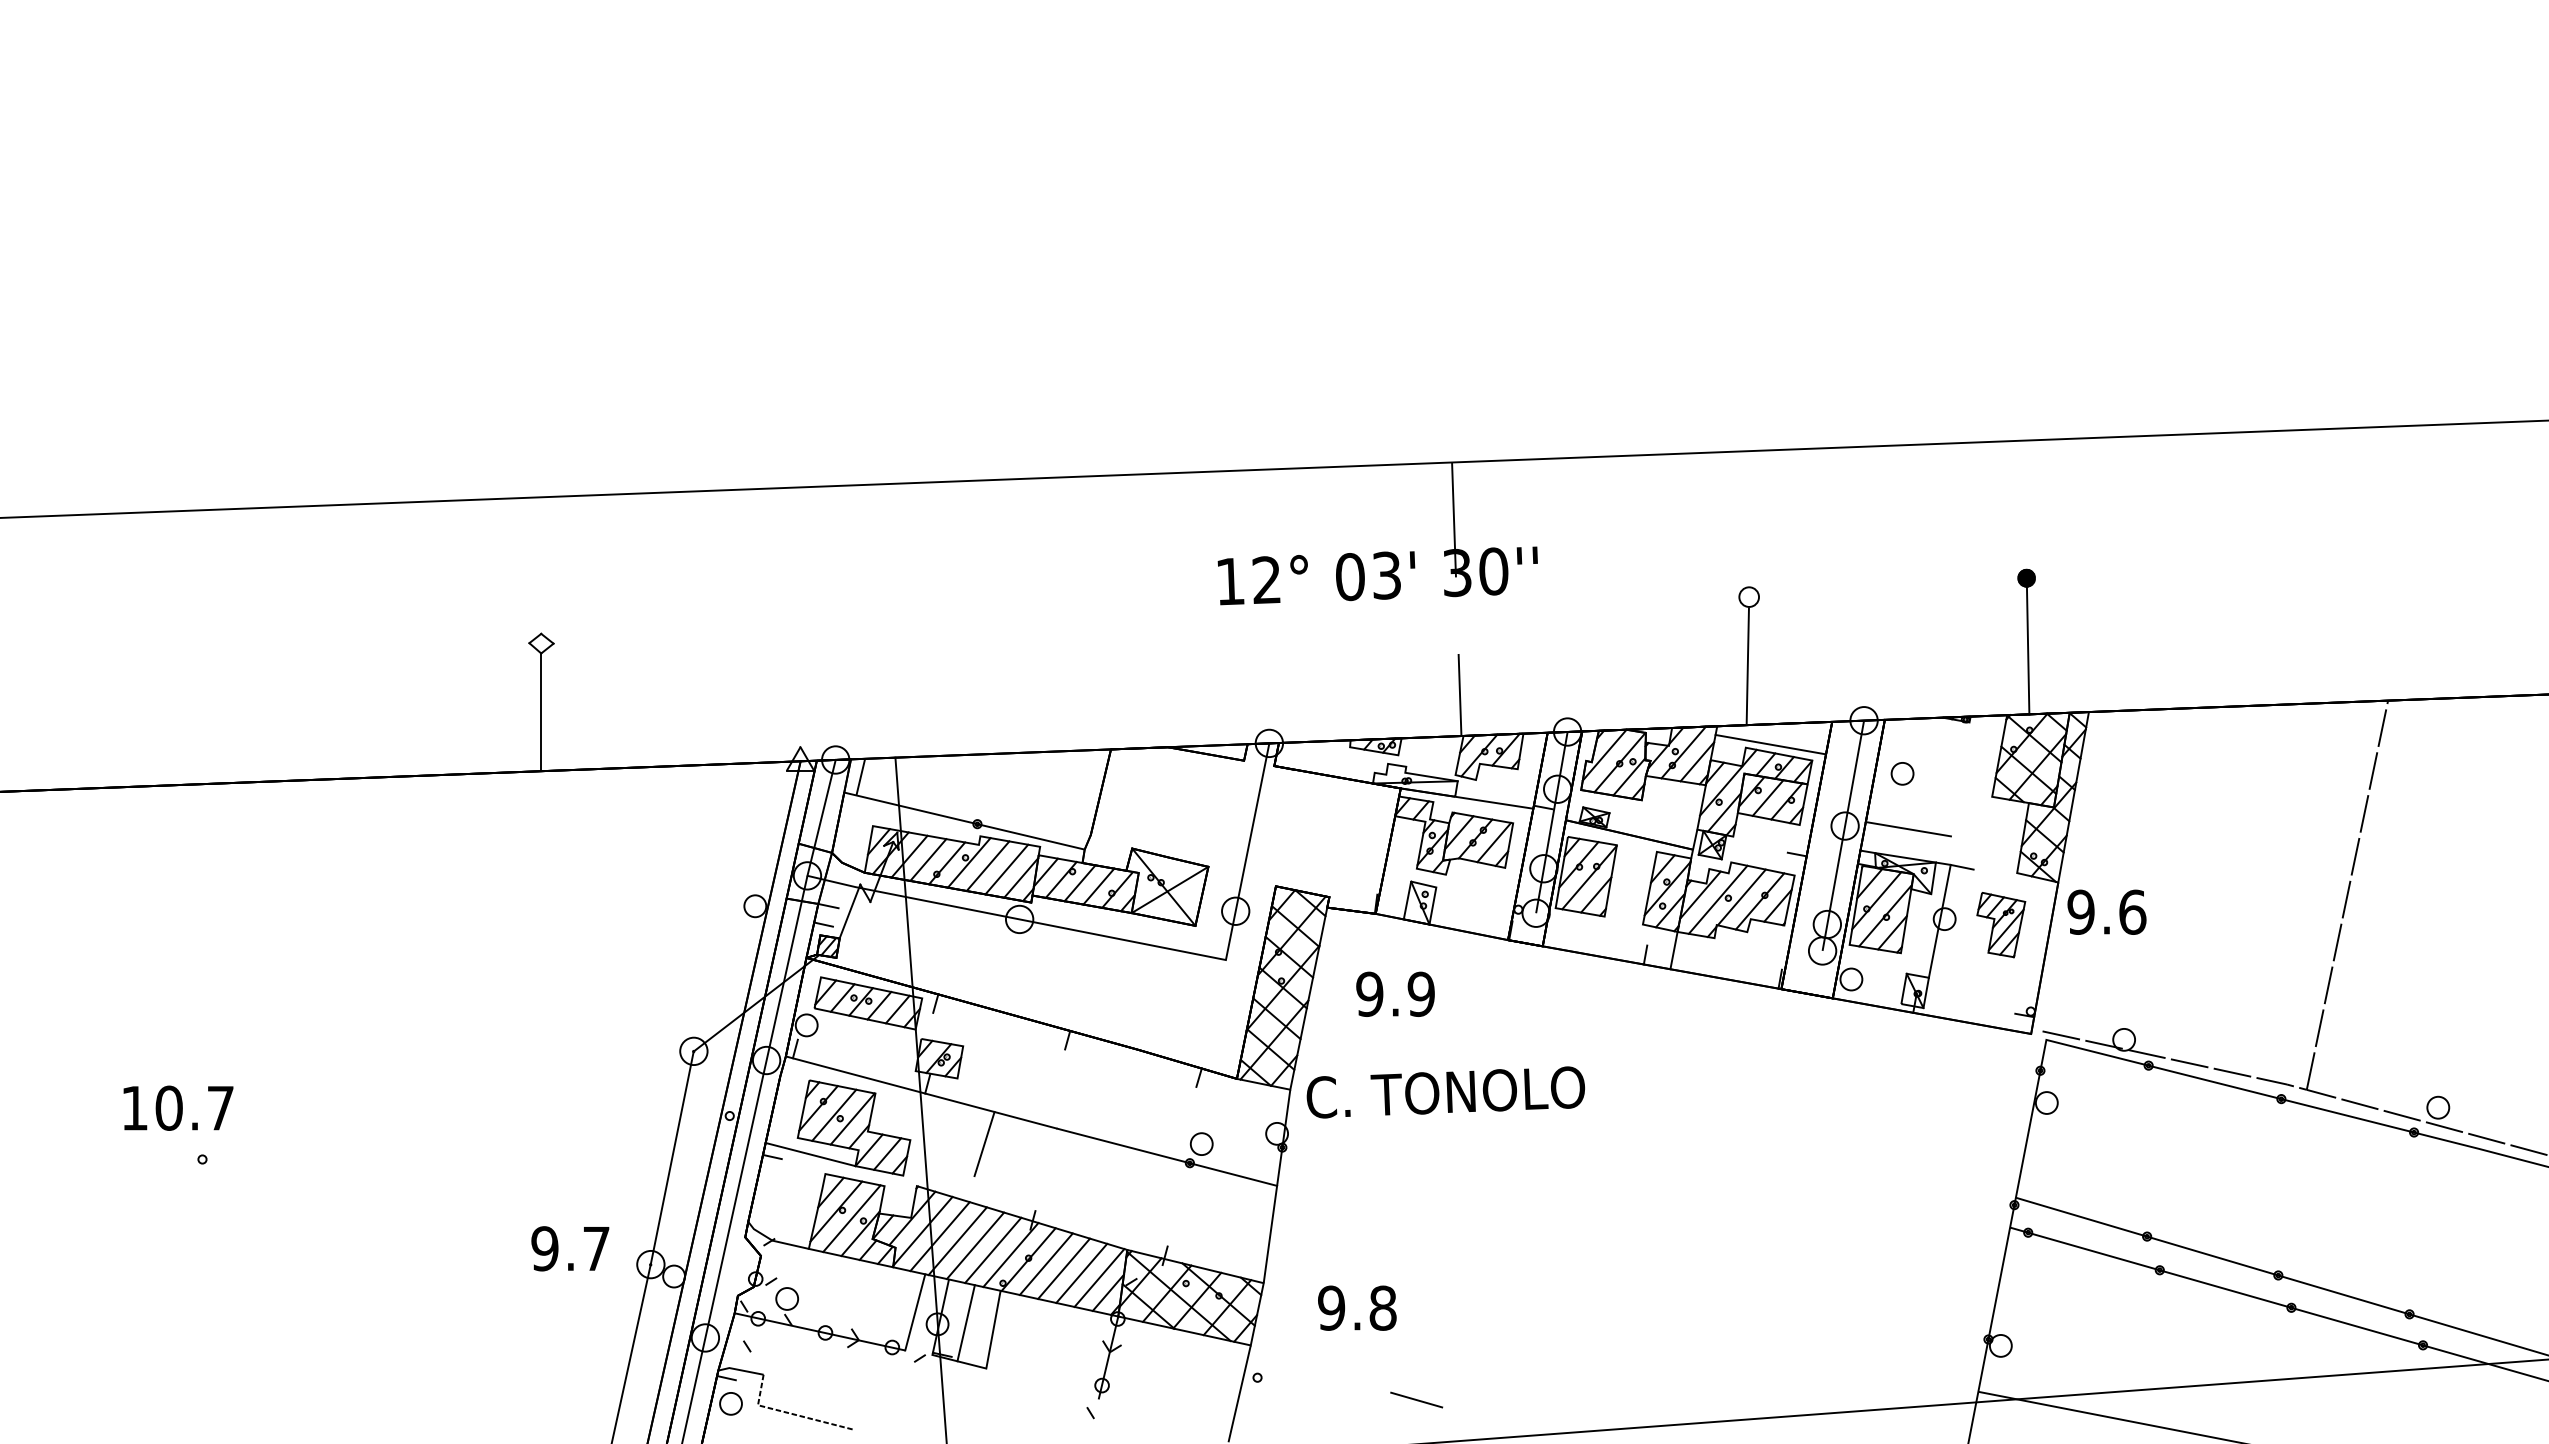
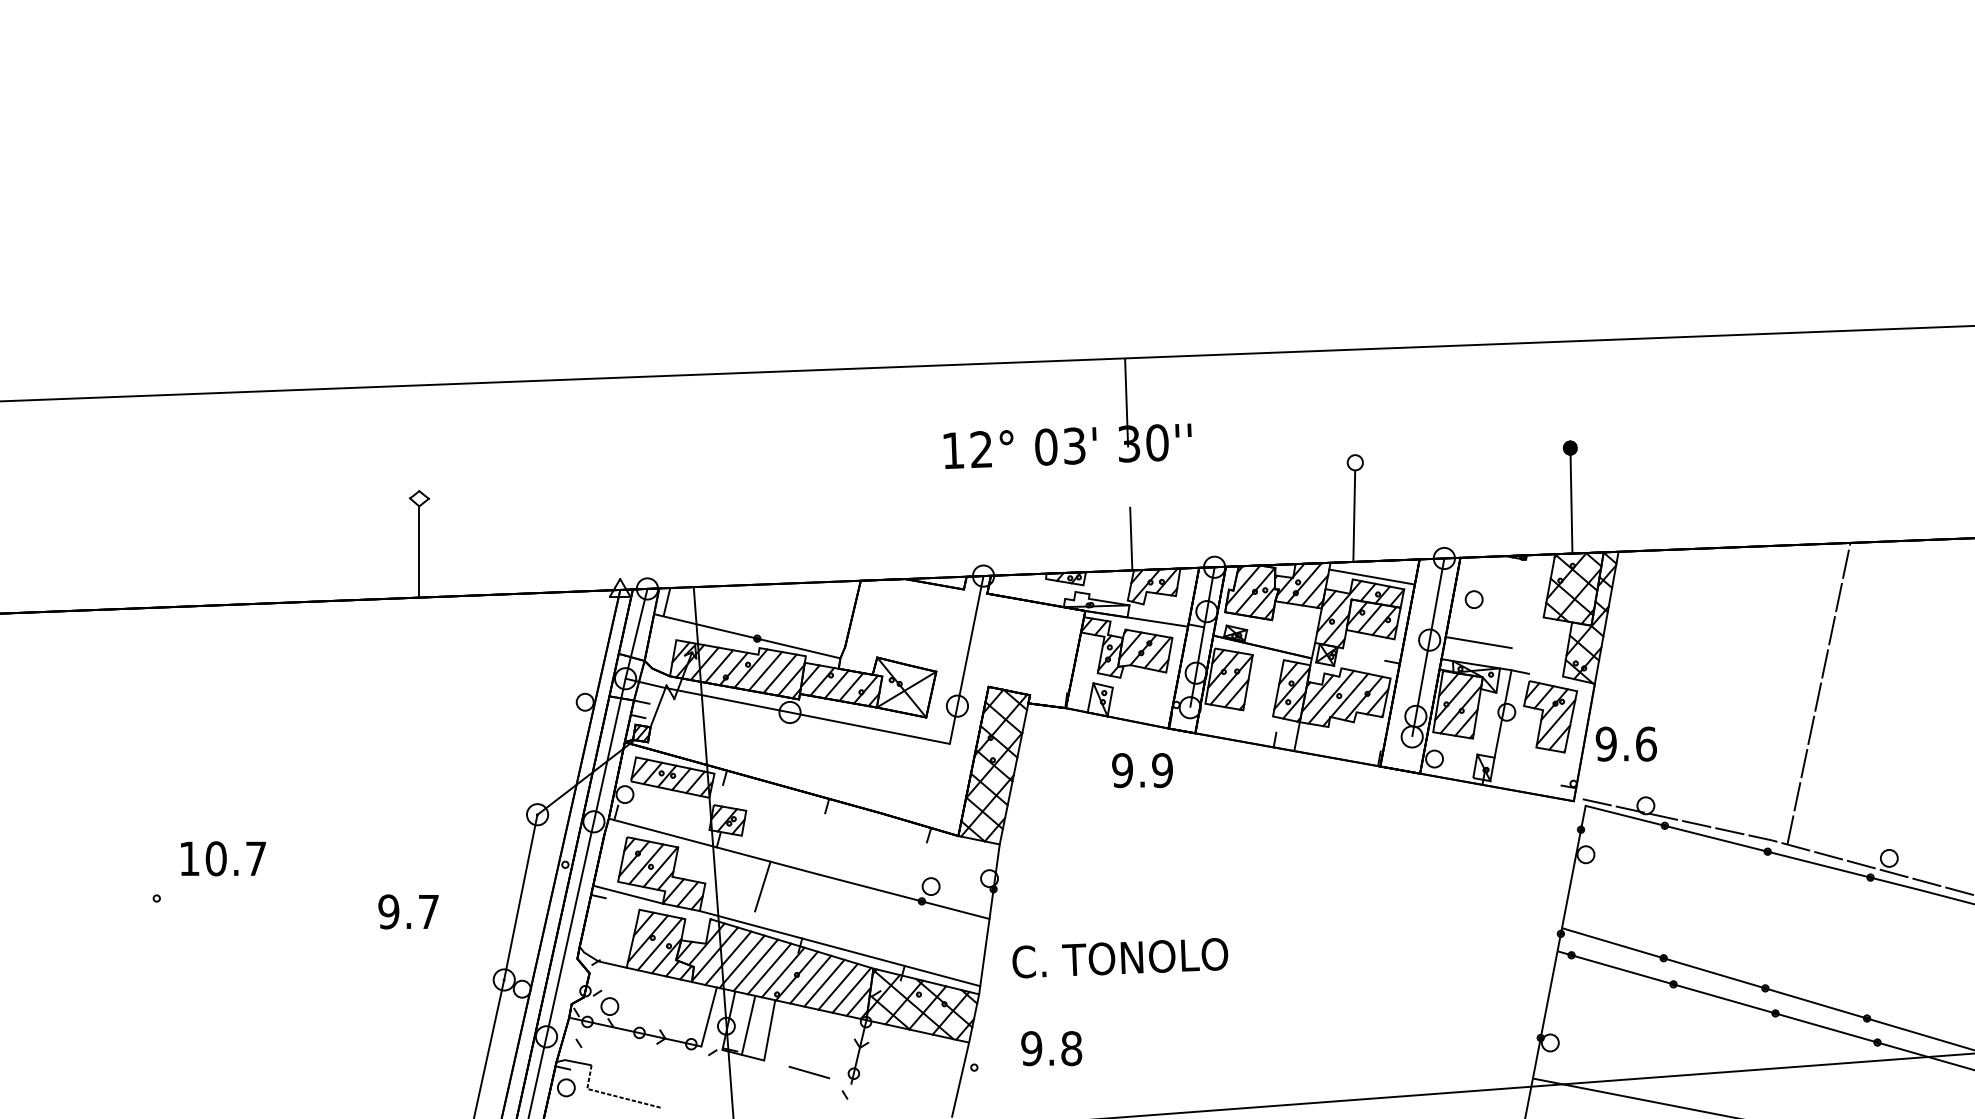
text: (2106, 911) -> (1626, 743), moved
part: (2001, 924) -> (1550, 716), size x1.43
text: (1395, 993) -> (1142, 769), moved
text: (1445, 1092) -> (1120, 958), moved
text: (178, 1107) -> (223, 858), moved
line: (1084, 1223) -> (840, 948), added
text: (570, 1248) -> (408, 911), moved
text: (1357, 1307) -> (1051, 1048), moved
line: (1416, 1399) -> (809, 1072), moved

